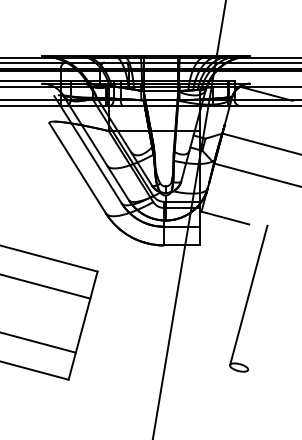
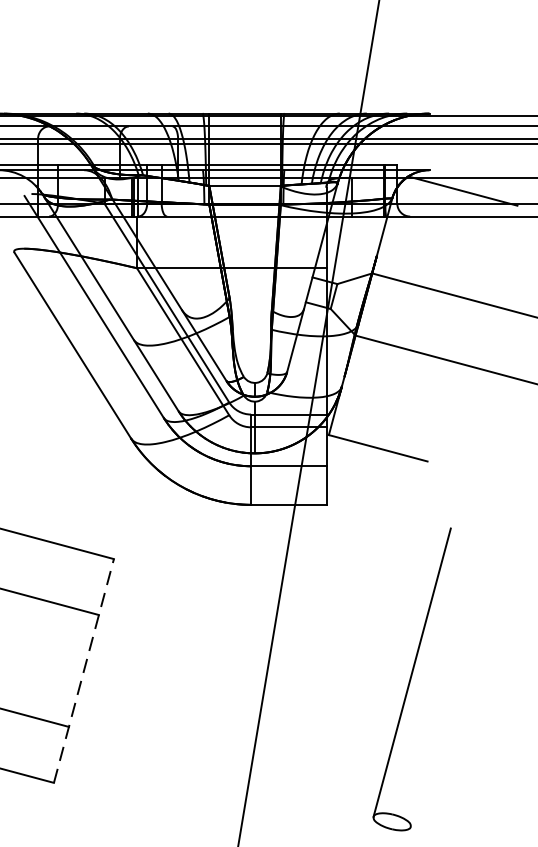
part: (248, 298) -> (411, 678), moved
line: (83, 325) -> (84, 670), solid -> dashed

